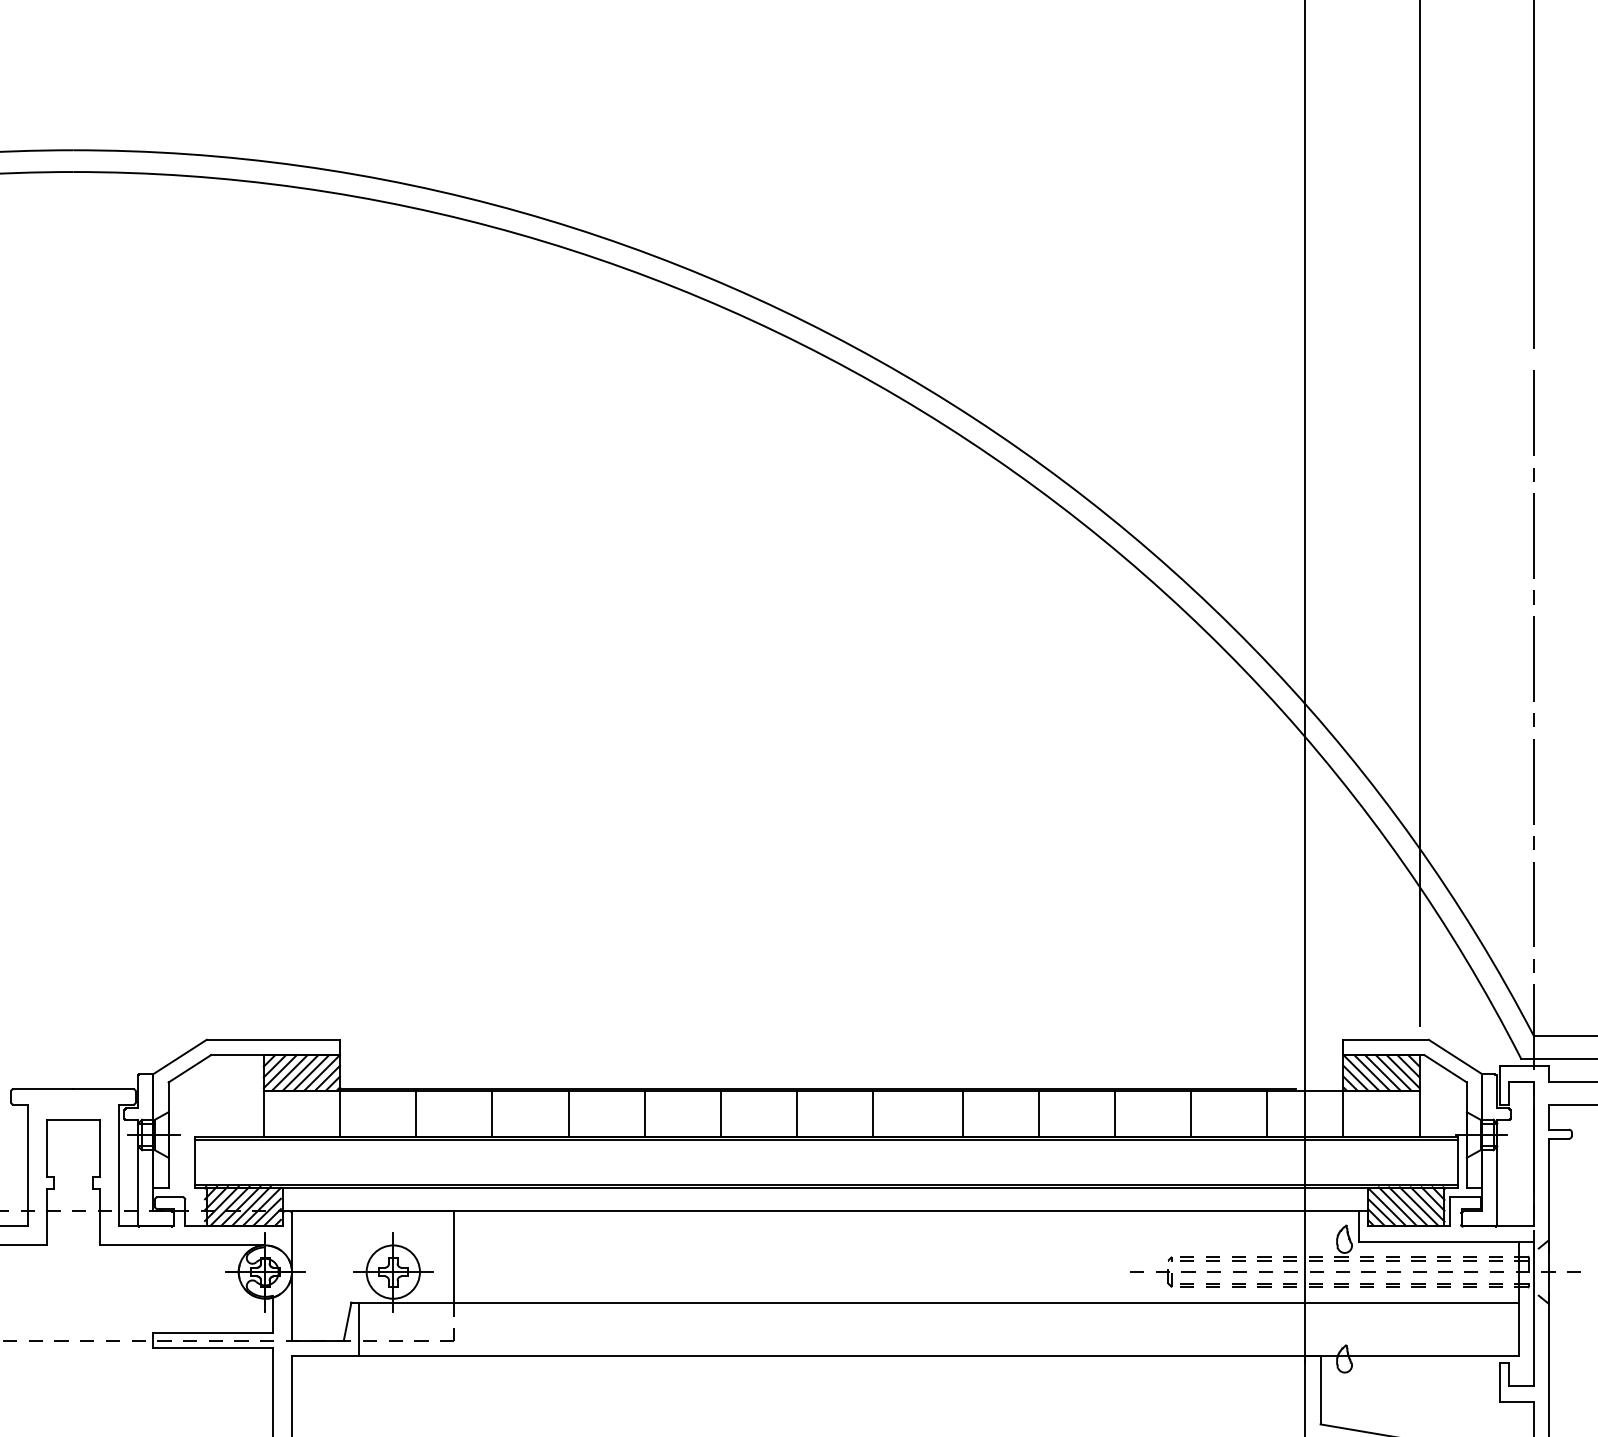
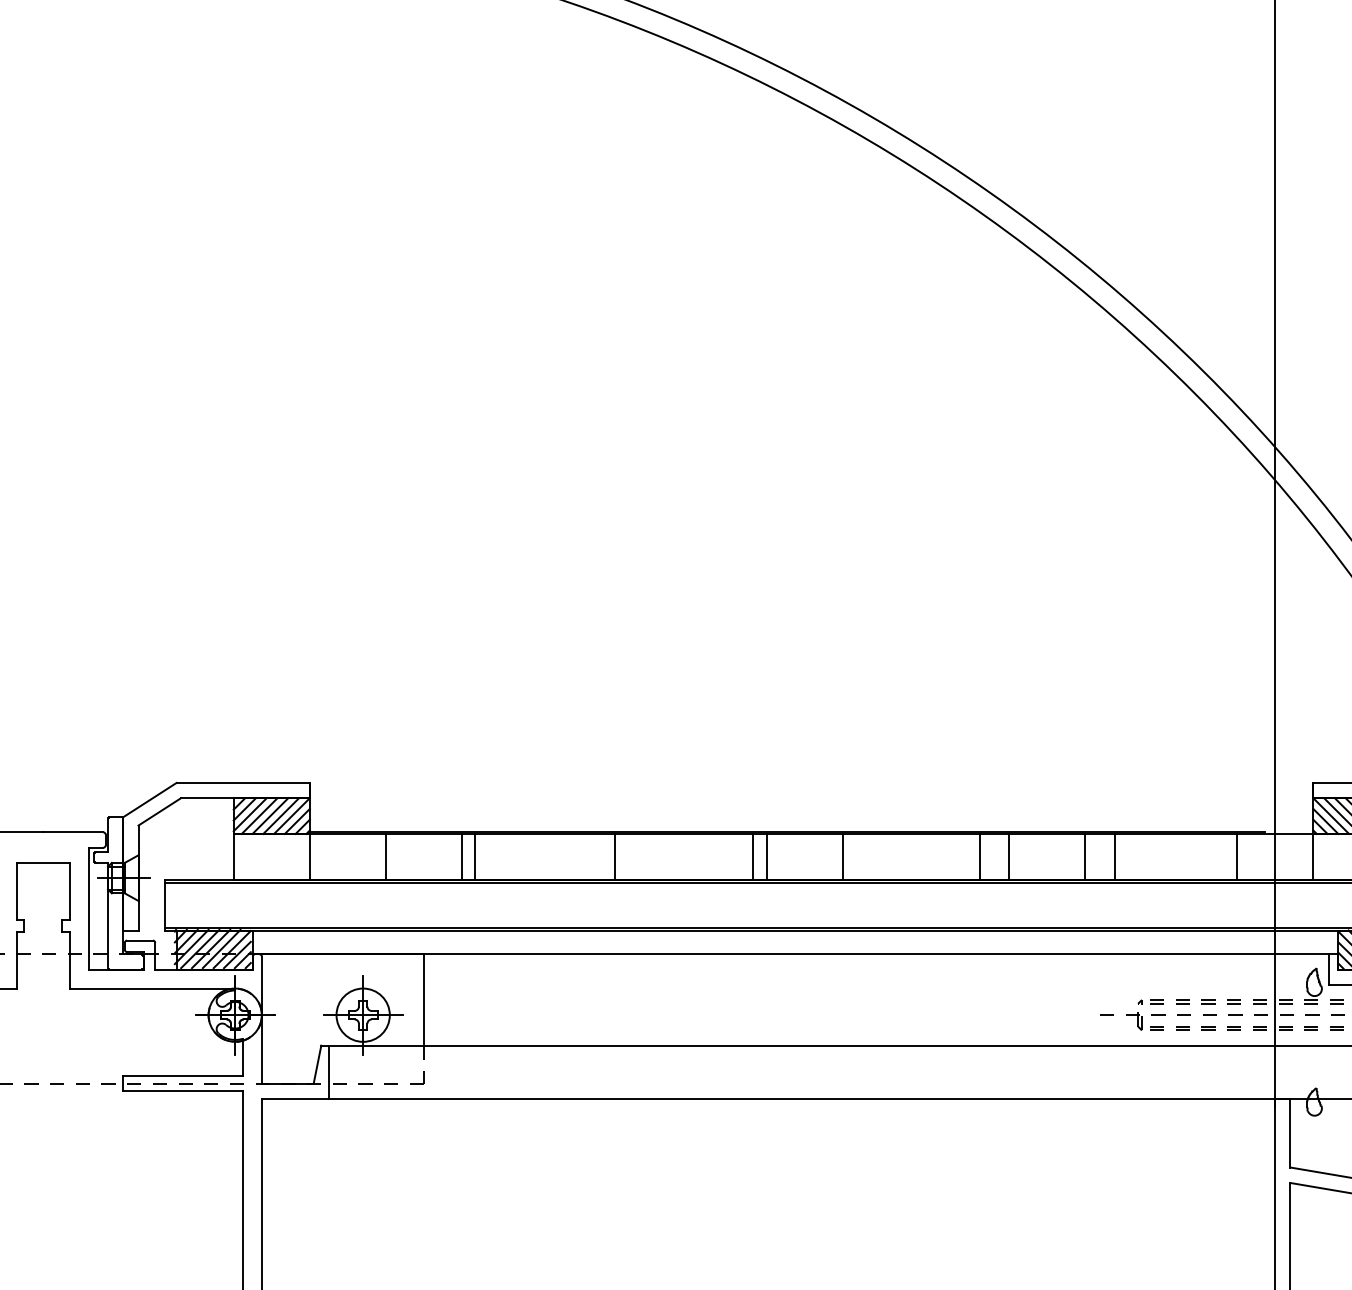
line: (568, 1113) -> (475, 856), moved
line: (720, 1113) -> (752, 856), moved
line: (962, 1113) -> (979, 856), moved
line: (1191, 1113) -> (1115, 856), moved

